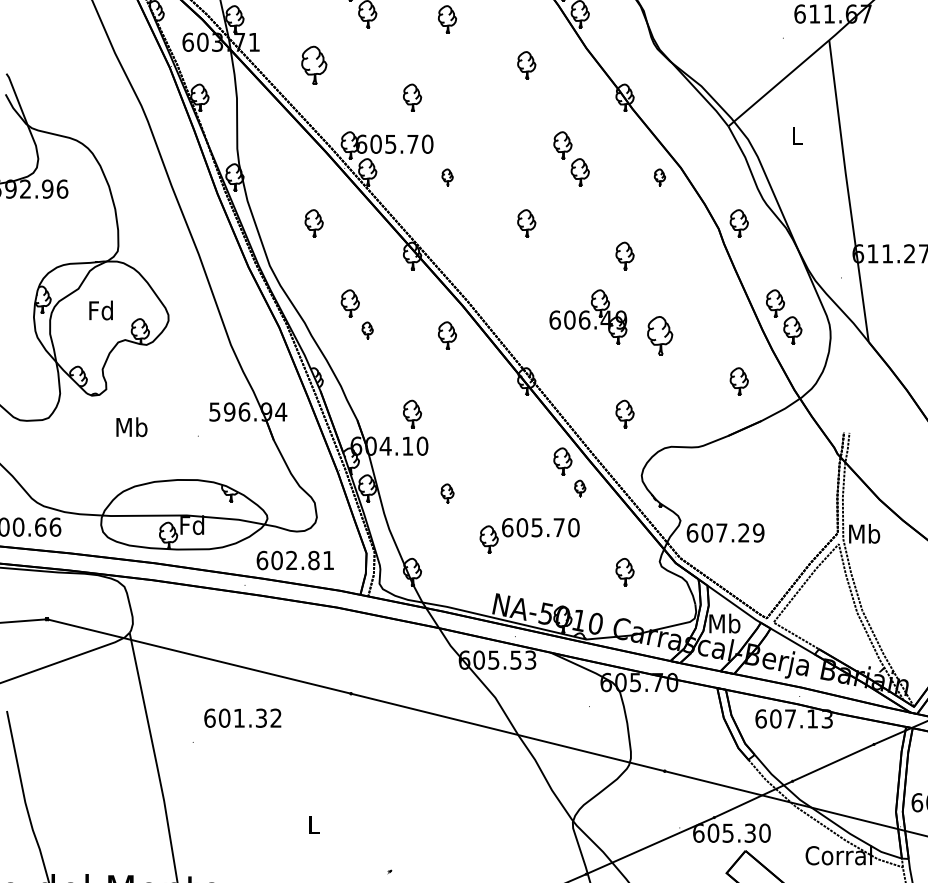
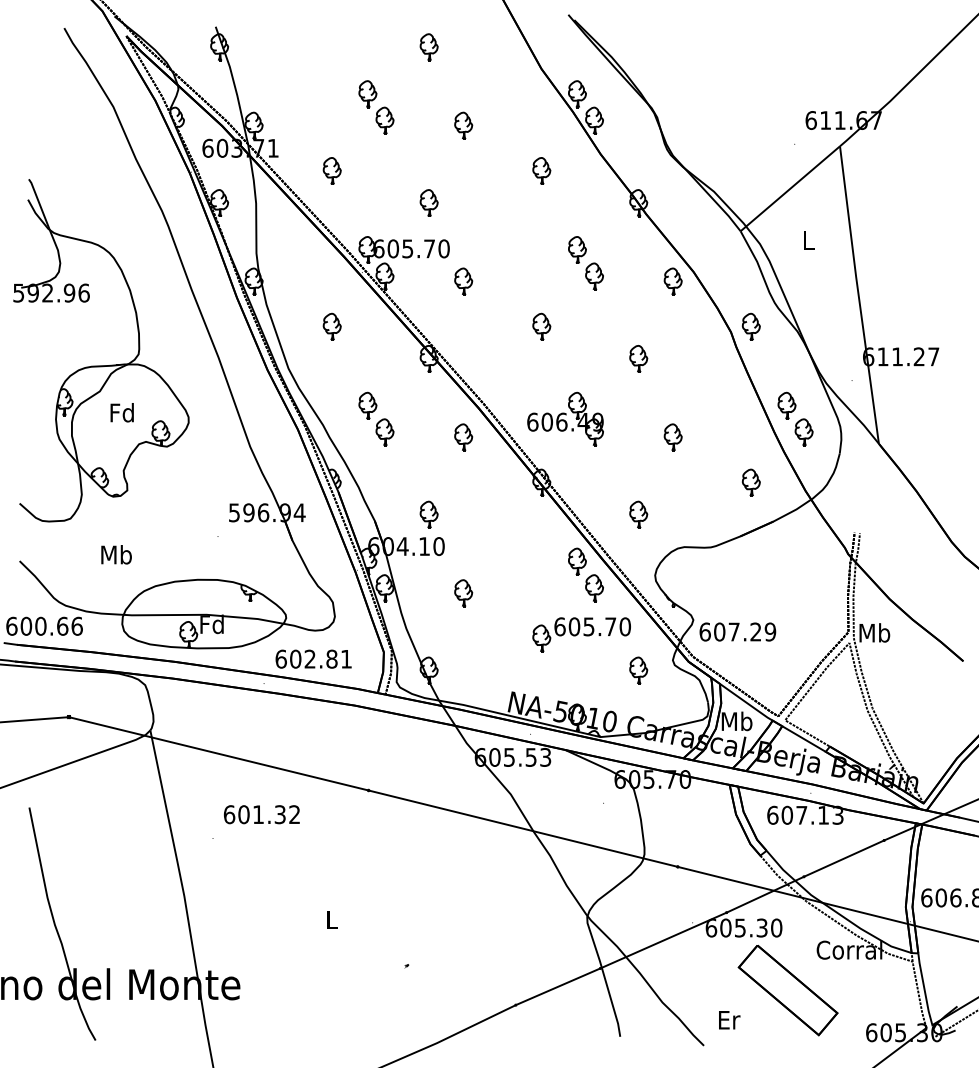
part: (313, 64) -> (331, 170), size x0.71
part: (447, 177) -> (463, 281), size x1.67
part: (659, 177) -> (672, 281), size x1.67
part: (588, 316) -> (565, 418), moved
part: (367, 330) -> (384, 432), size x1.67
part: (659, 335) -> (672, 437), size x0.71
text: (131, 426) -> (116, 554), moved
part: (580, 488) -> (594, 588), size x1.67
part: (447, 493) -> (463, 593), size x1.43
part: (529, 535) -> (581, 634), moved

